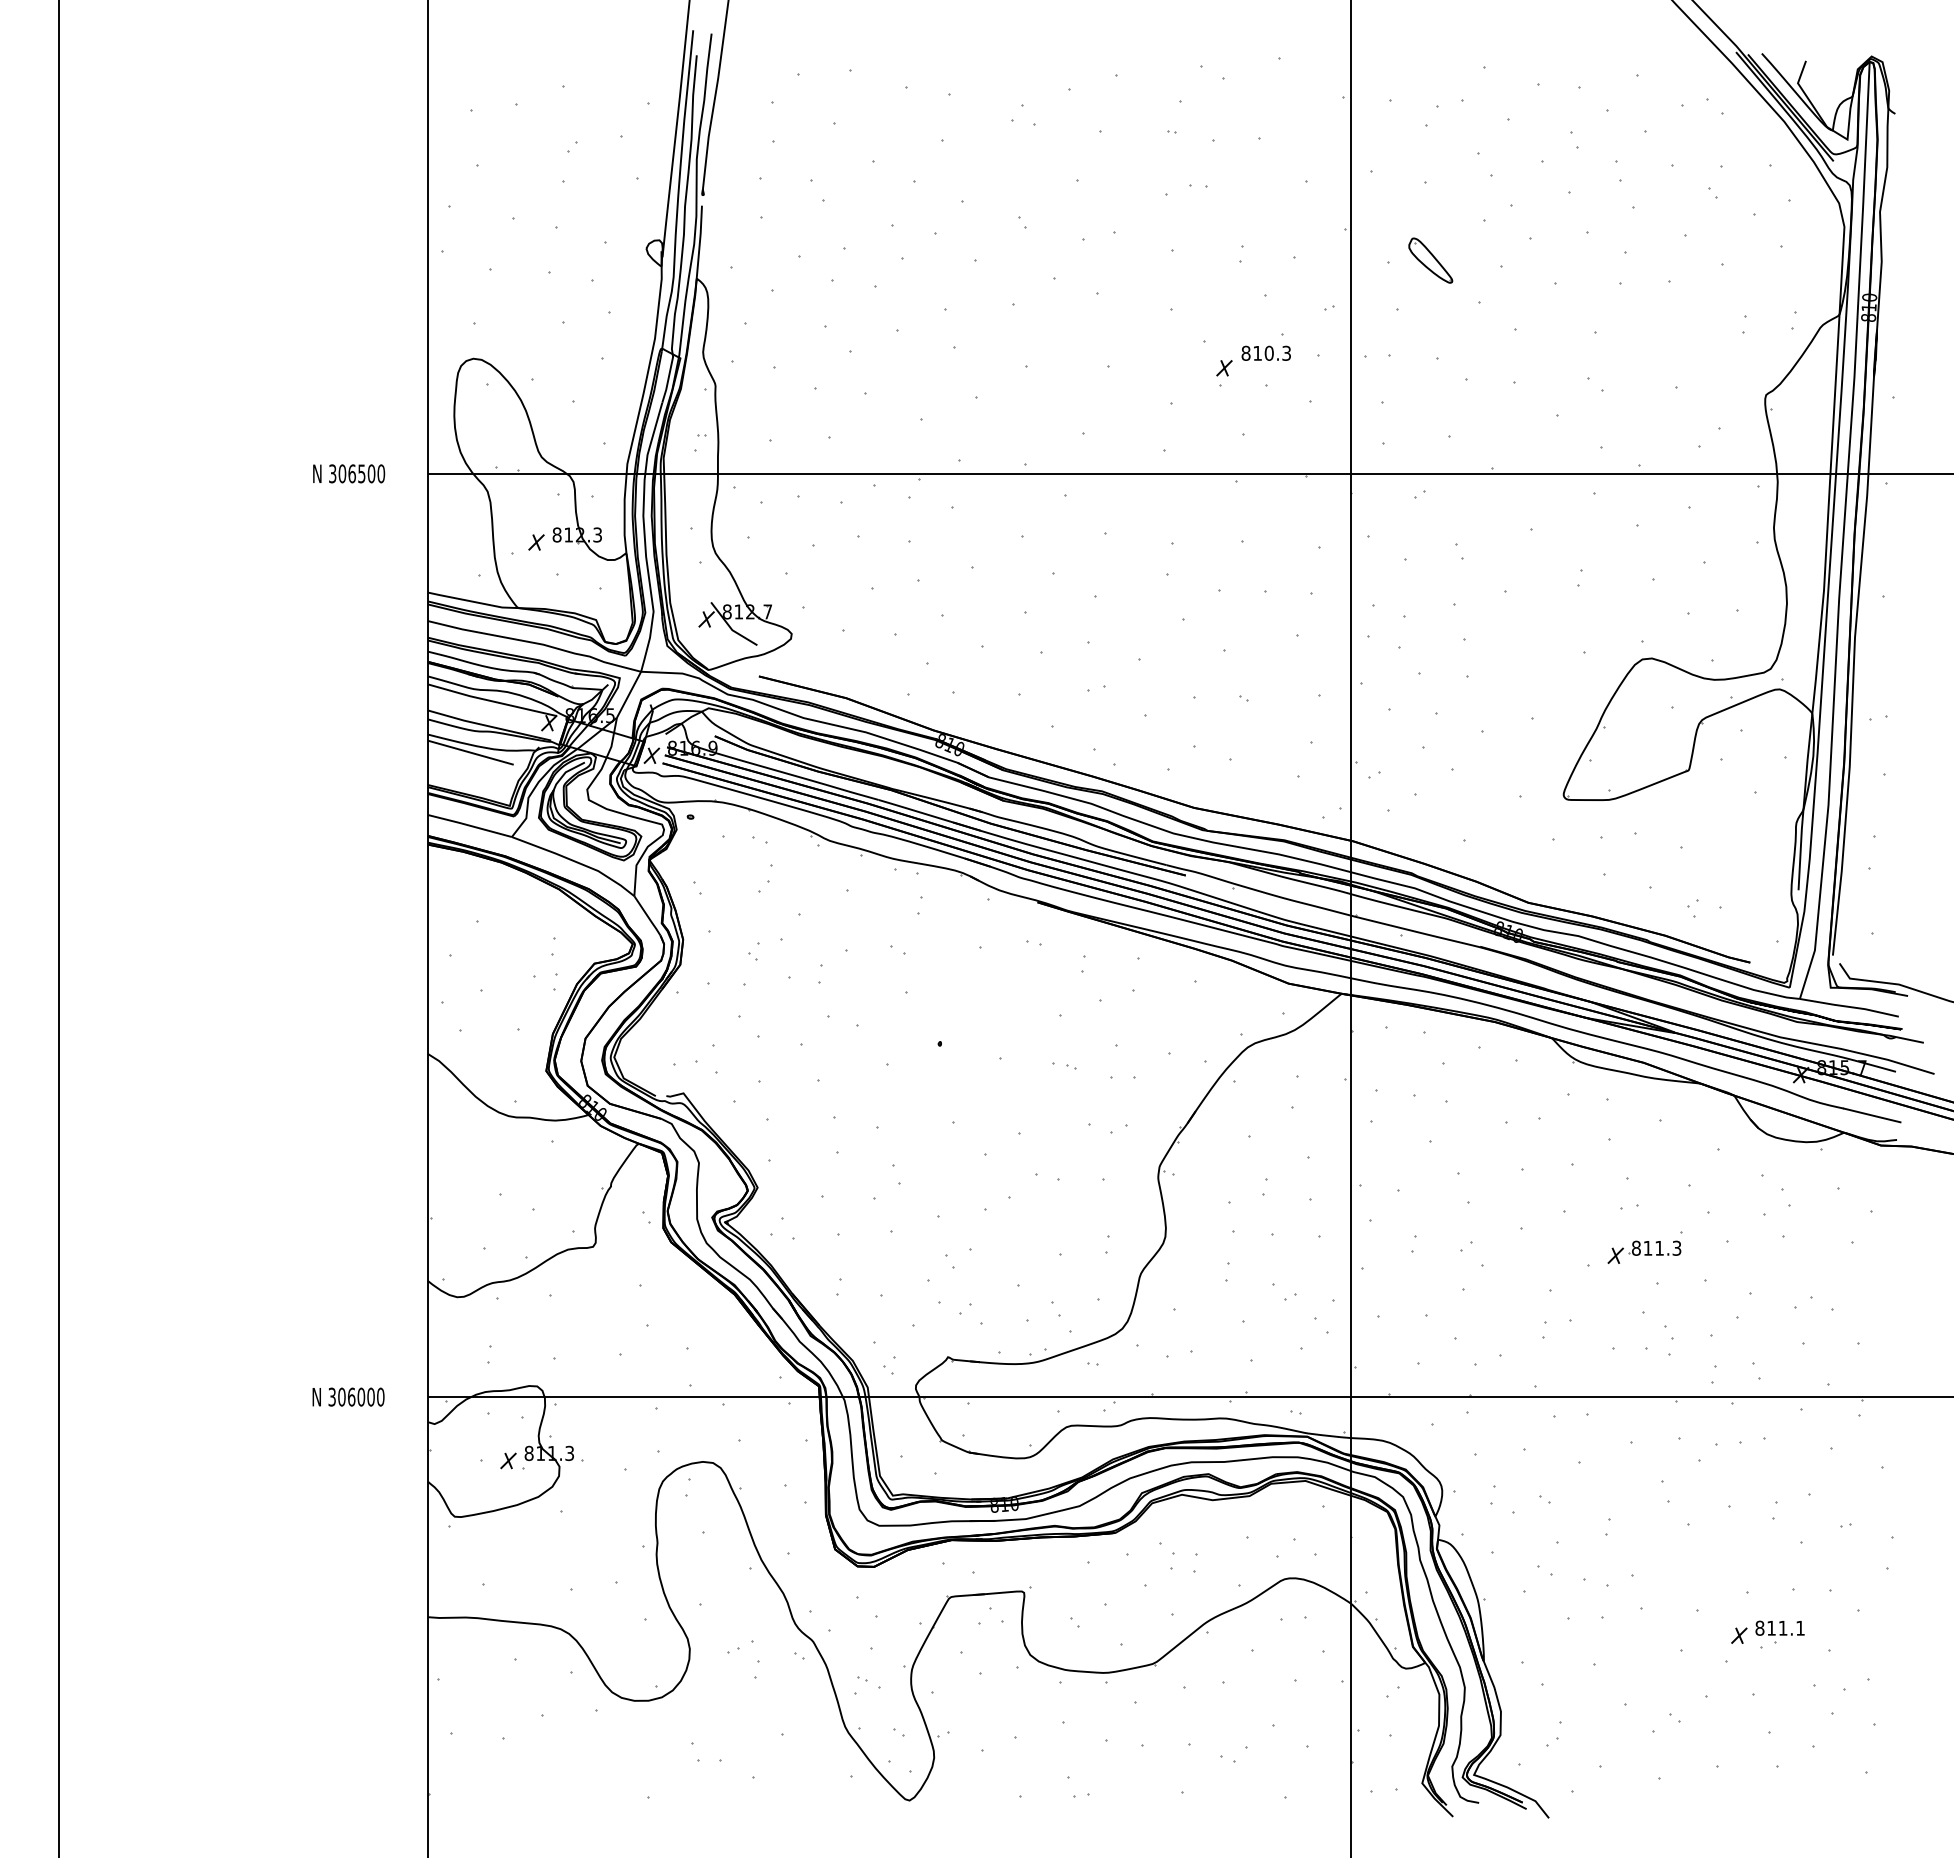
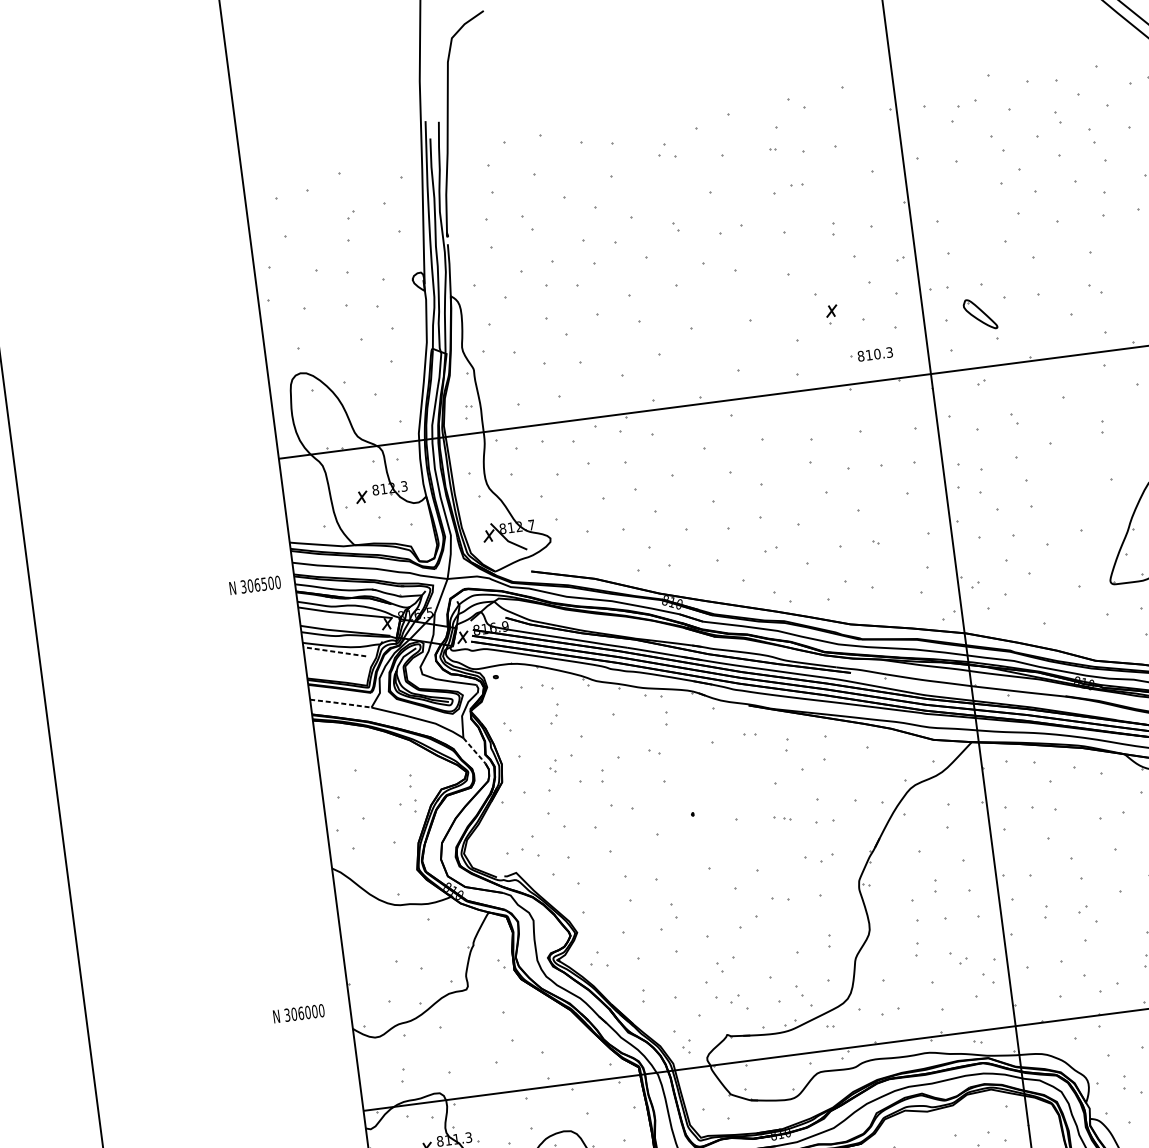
part: (1430, 260) -> (980, 314), moved
text: (1265, 352) -> (874, 353), moved
text: (349, 473) -> (255, 585), moved
line: (470, 752) -> (334, 651), solid -> dashed
line: (469, 825) -> (340, 703), solid -> dashed
line: (648, 917) -> (475, 751), solid -> dashed
text: (348, 1396) -> (298, 1013), moved

